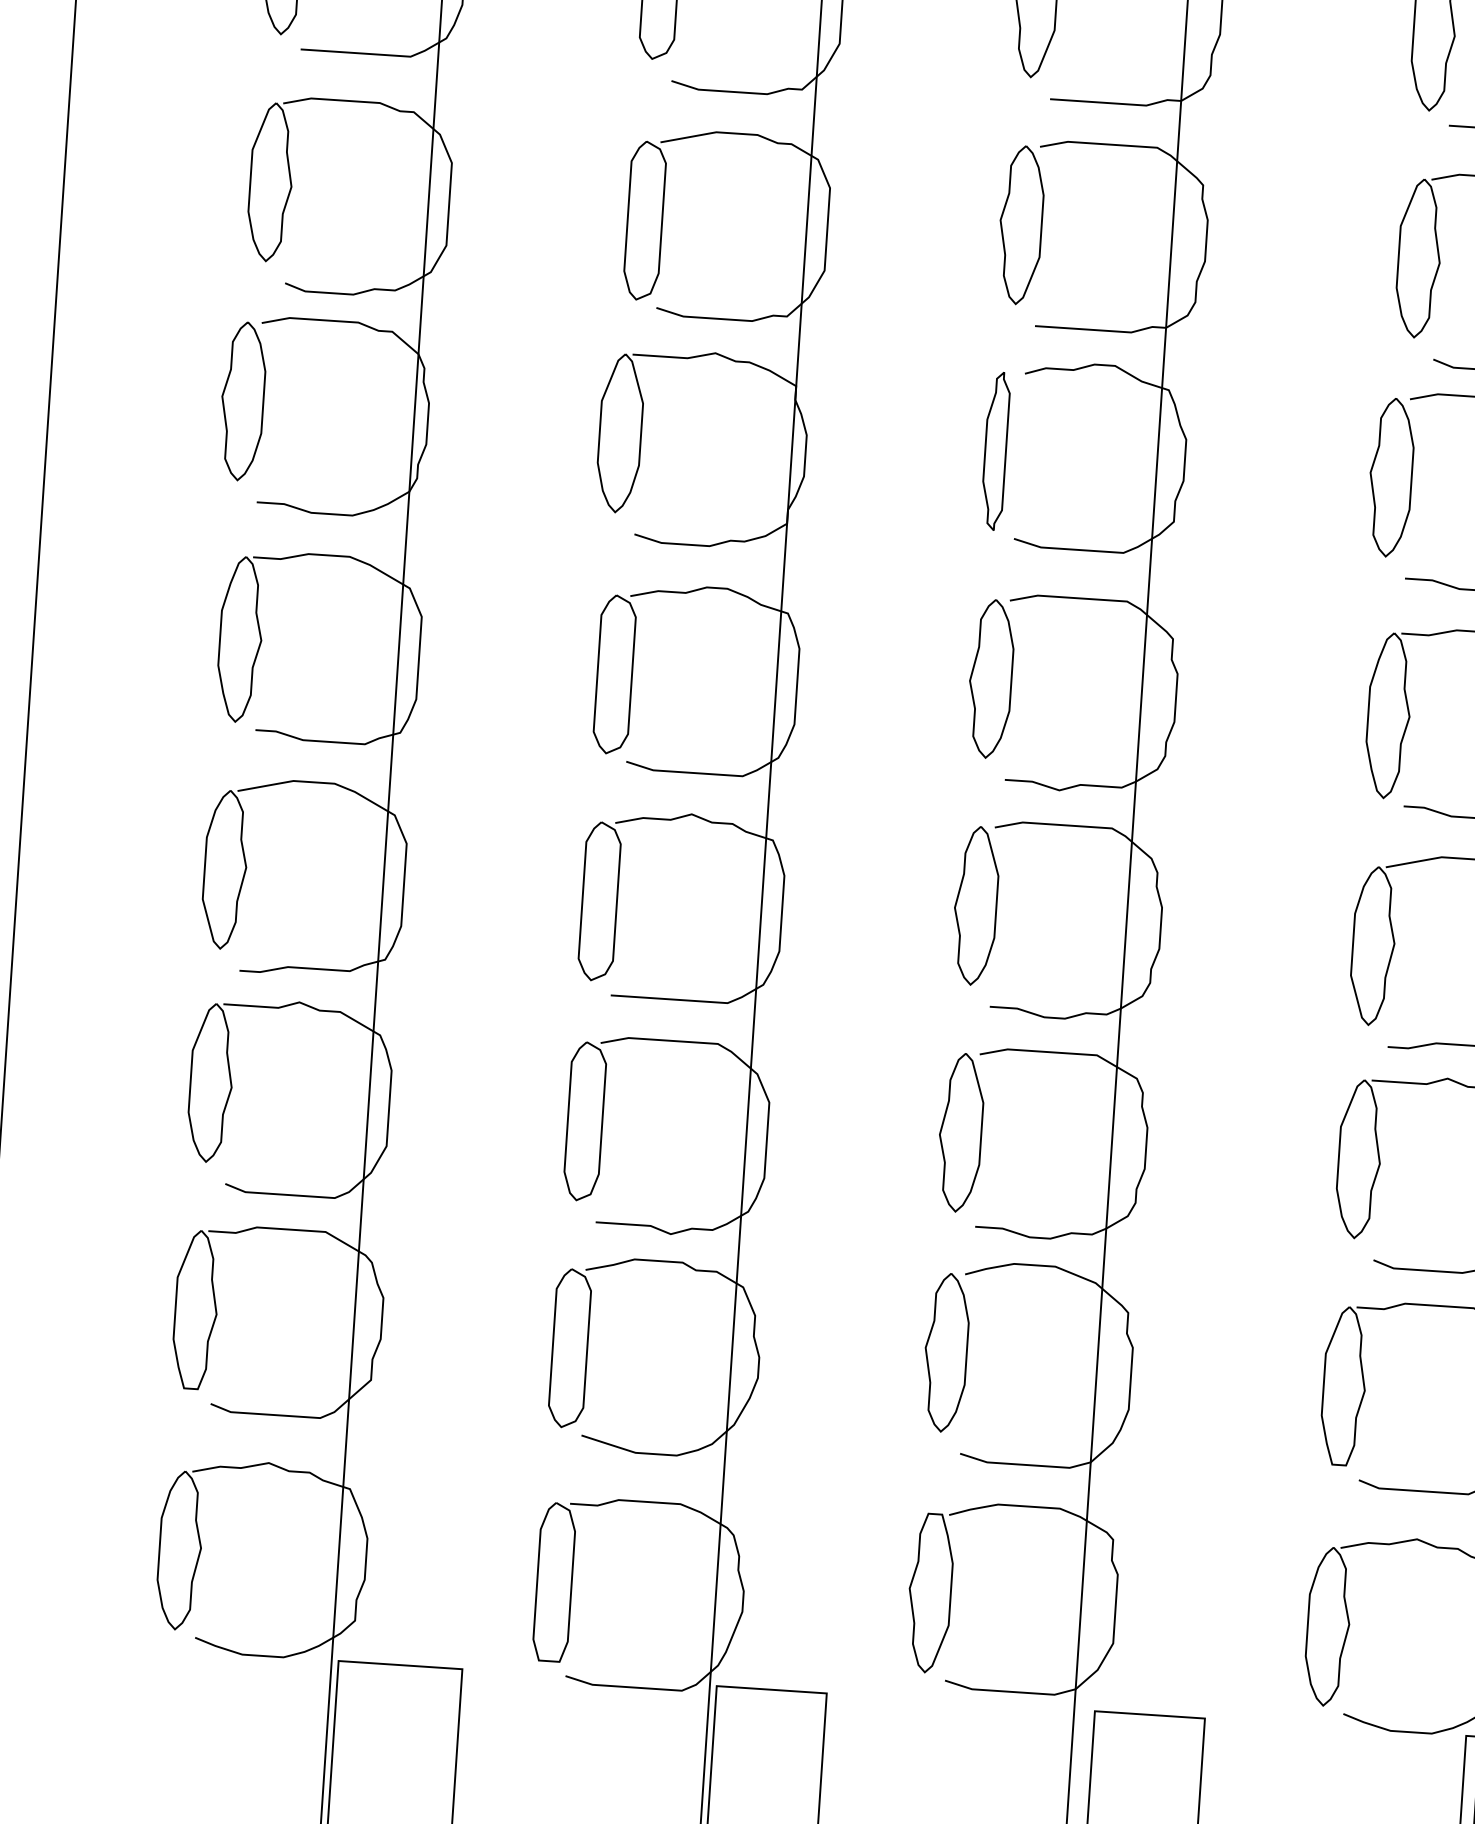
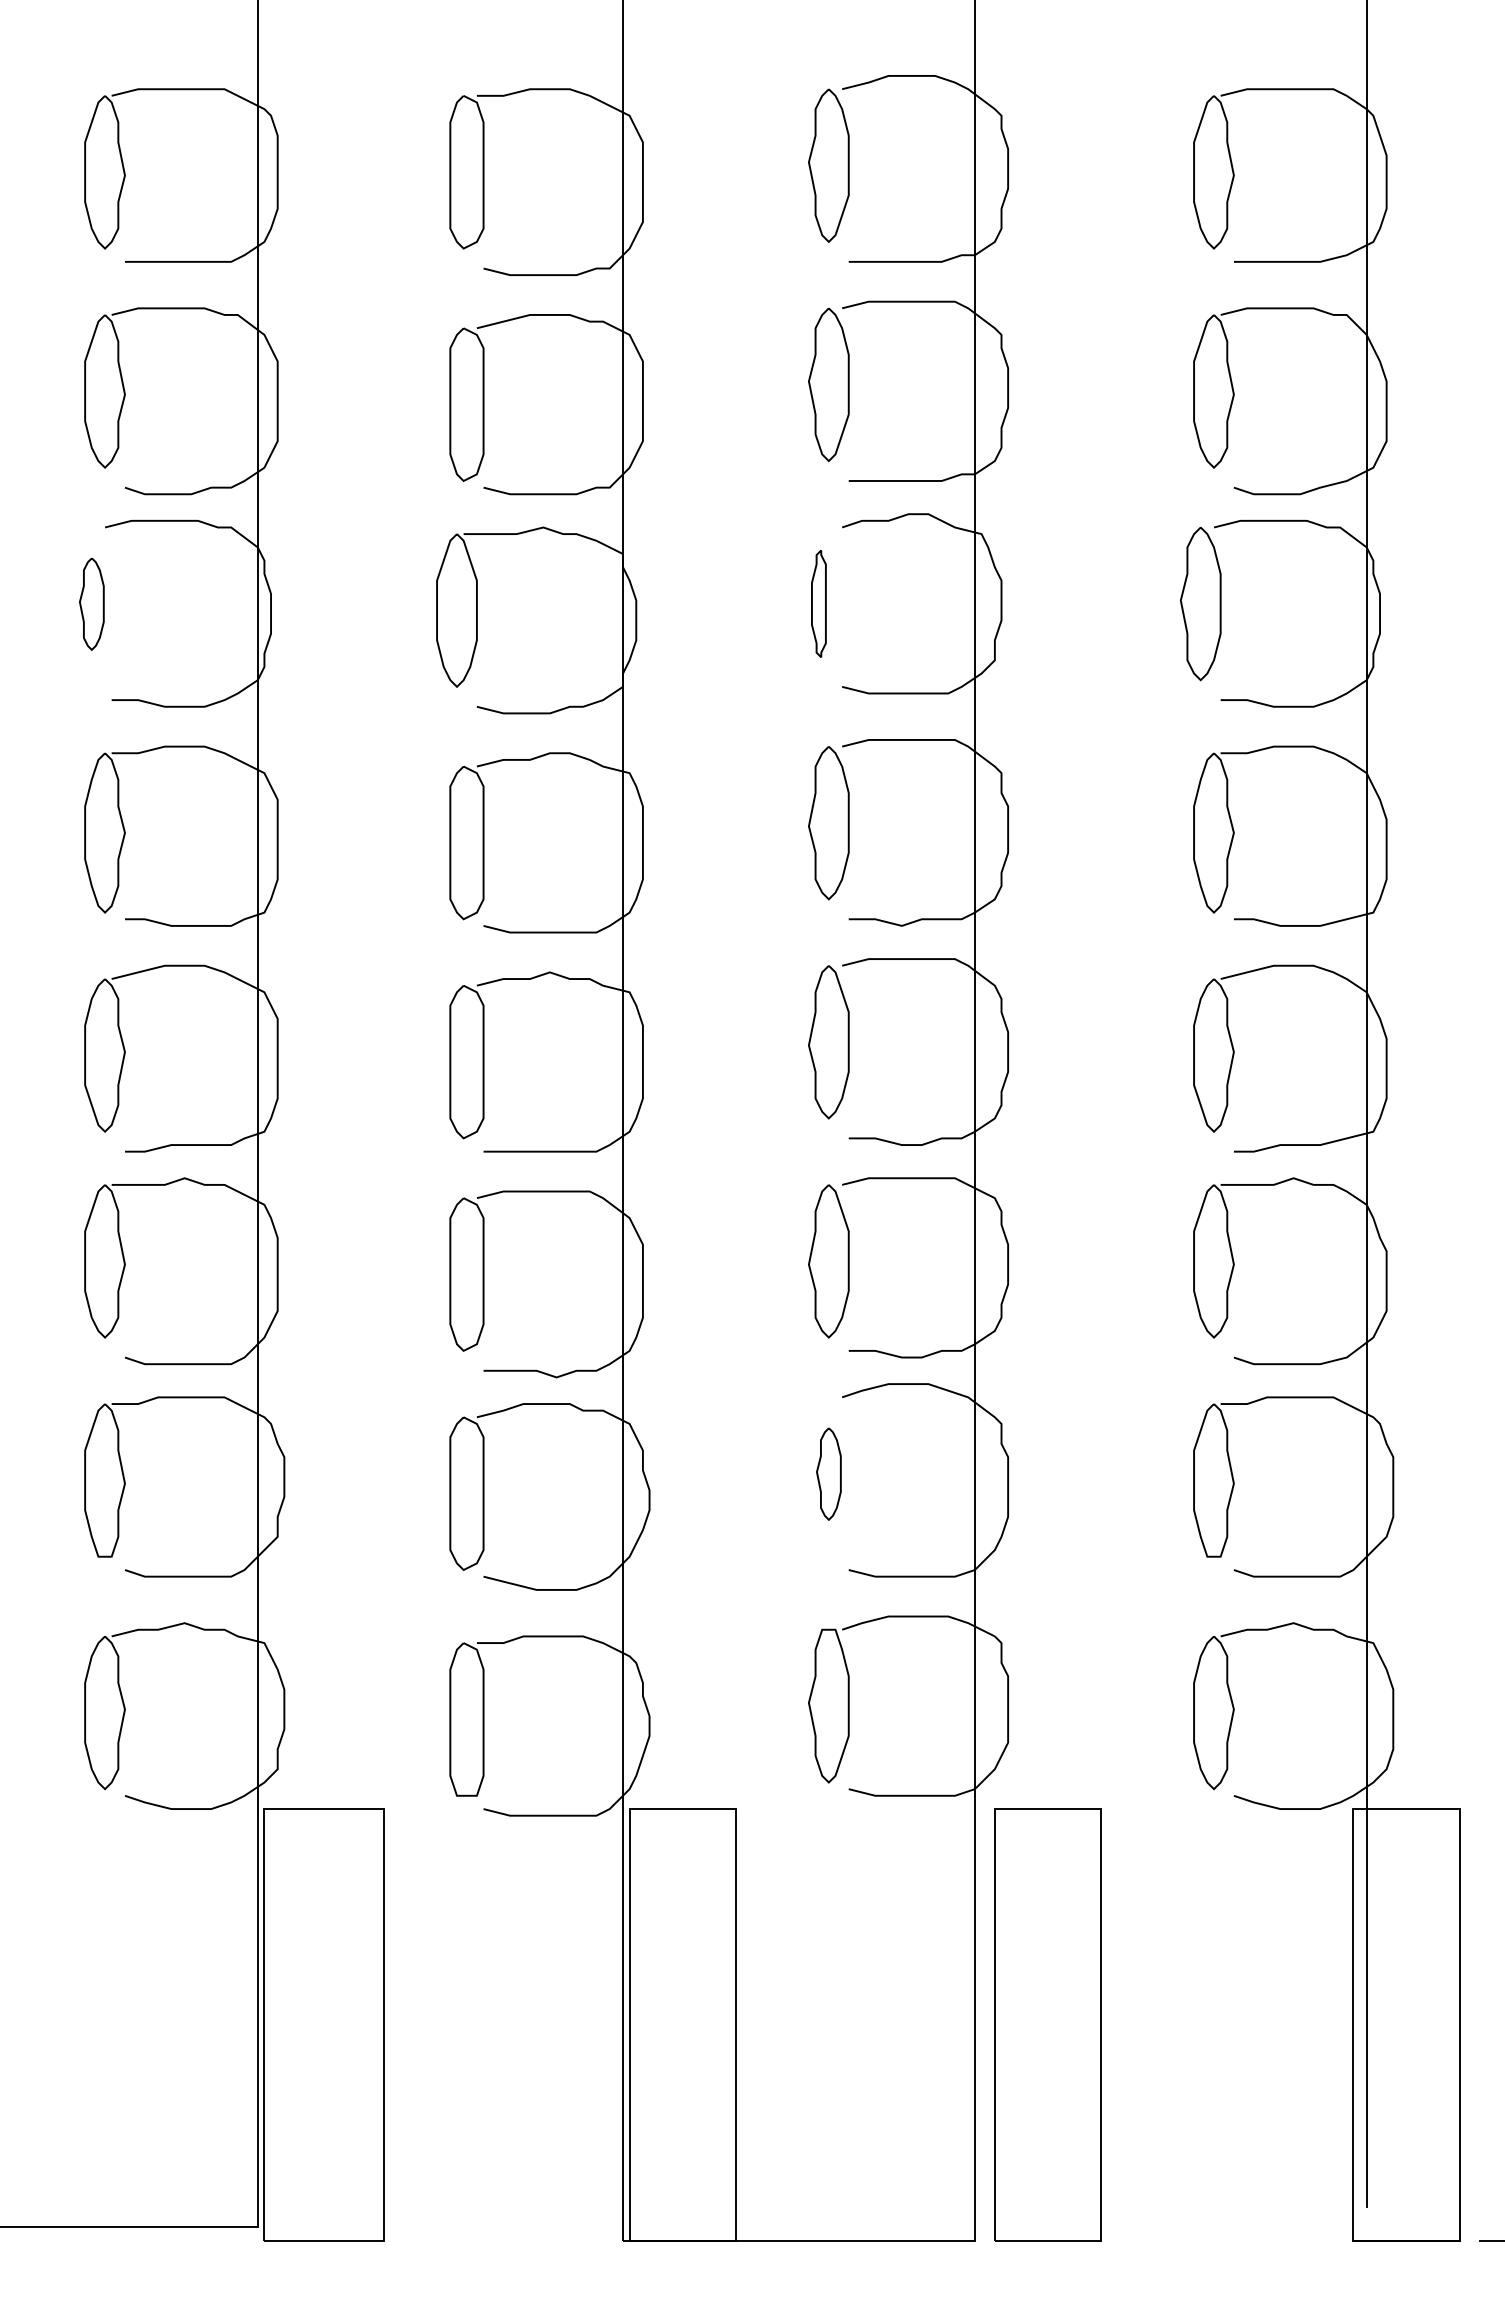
part: (242, 401) -> (91, 604), size x0.6
part: (995, 450) -> (818, 603), size x0.7
part: (945, 1353) -> (828, 1474), size x0.6

